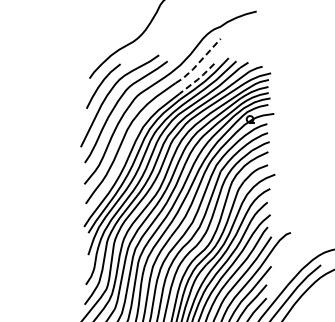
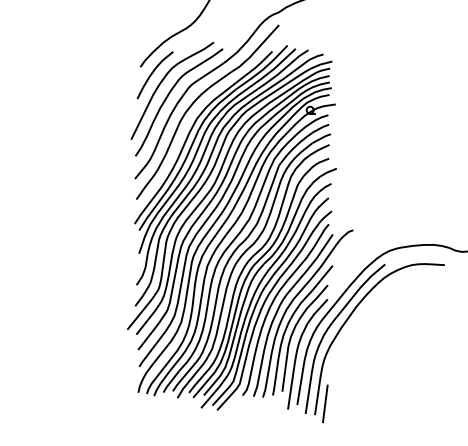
line: (198, 62) -> (255, 50), dashed -> solid
line: (198, 79) -> (255, 68), dashed -> solid

